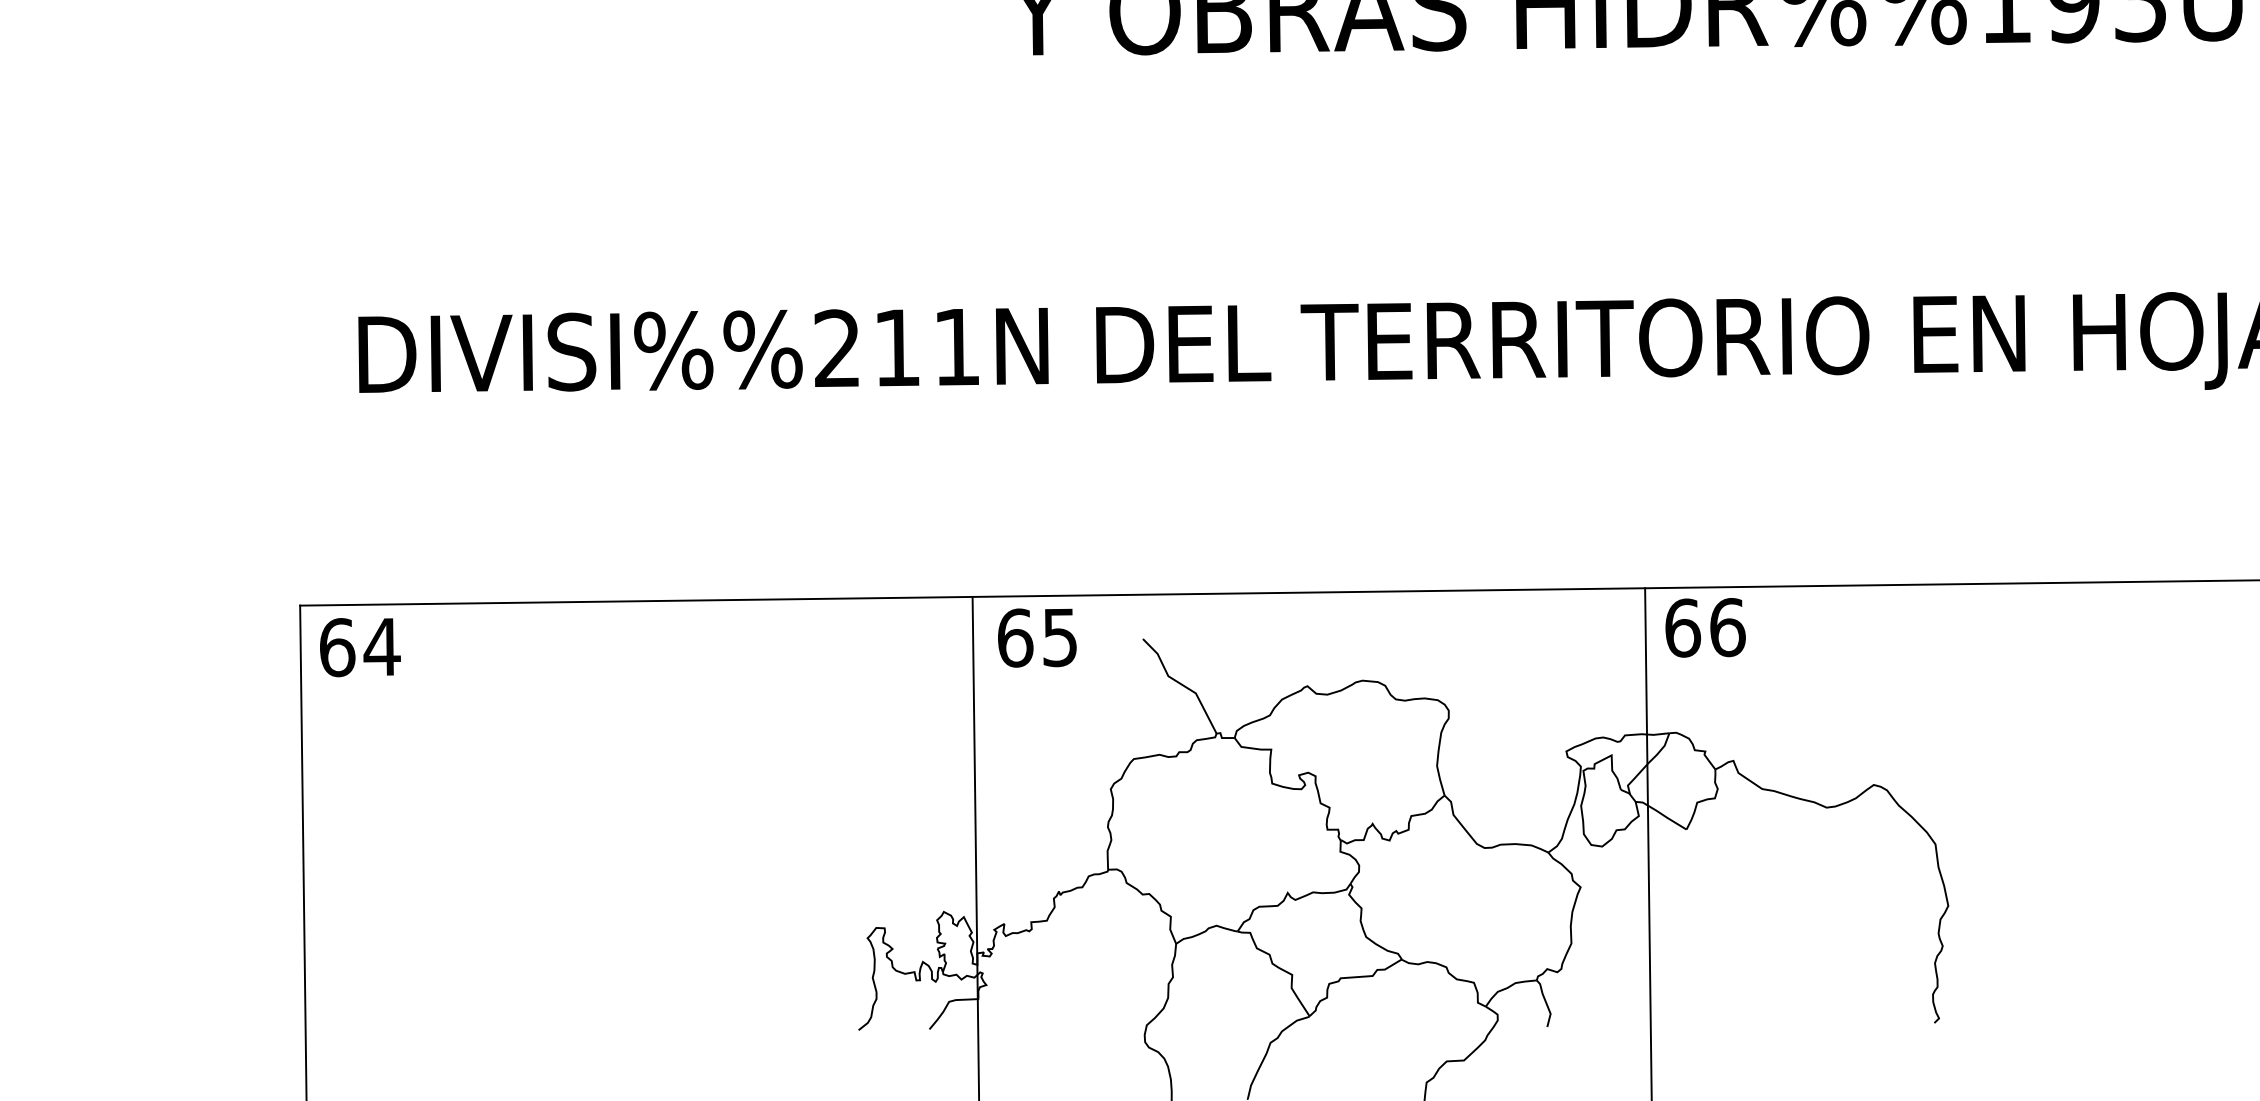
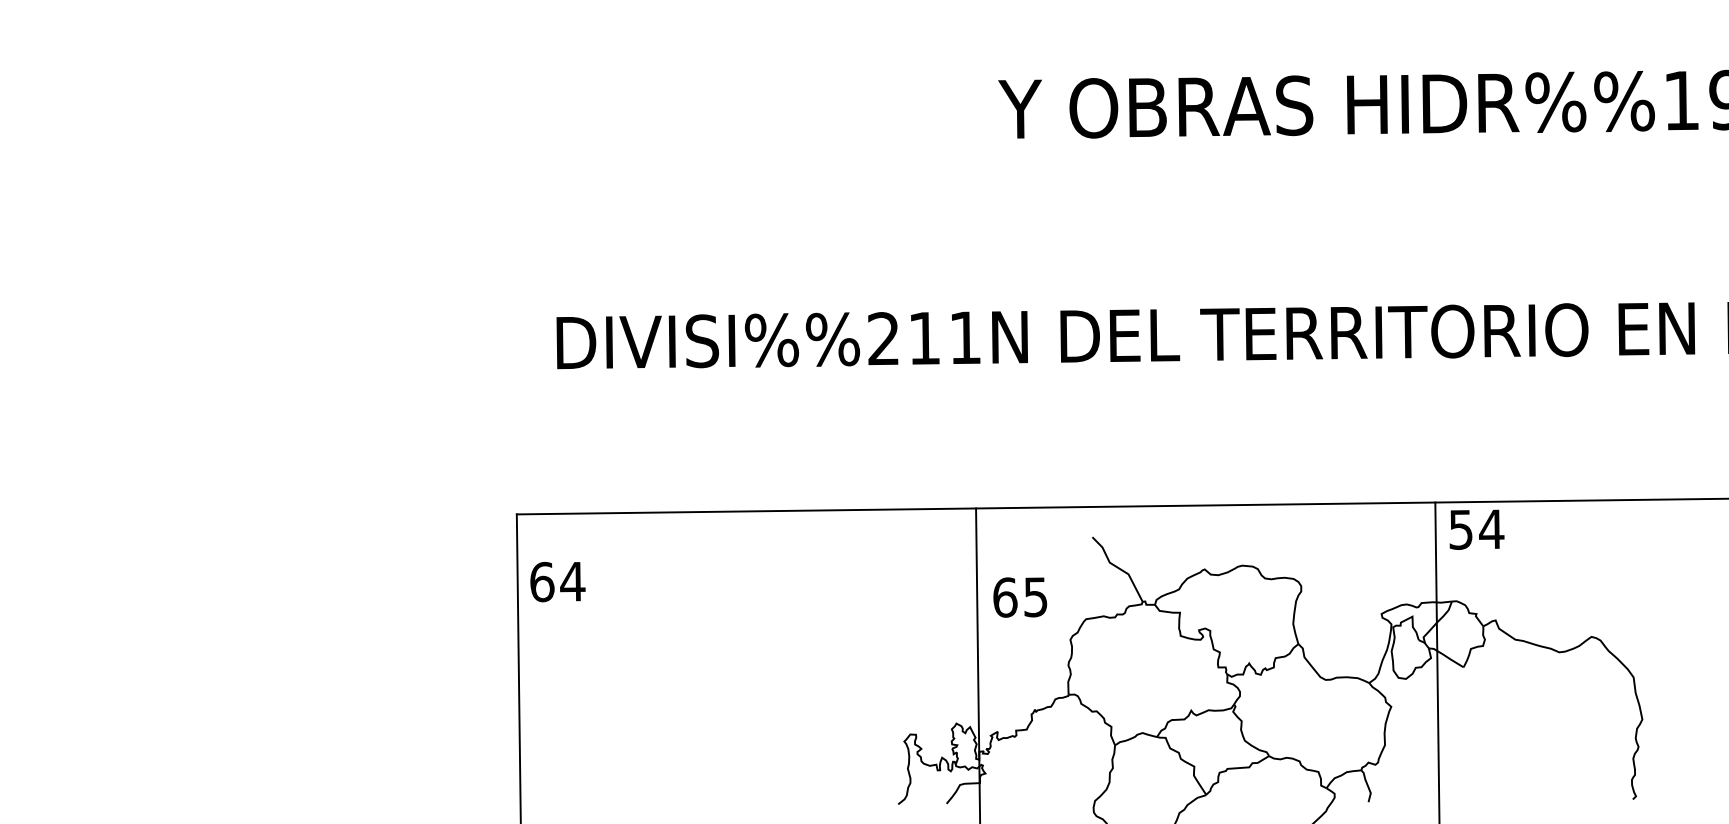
text: (1705, 627) -> (1476, 529), 66 -> 54
text: (1037, 637) -> (1020, 597), moved
text: (359, 648) -> (557, 582), moved

